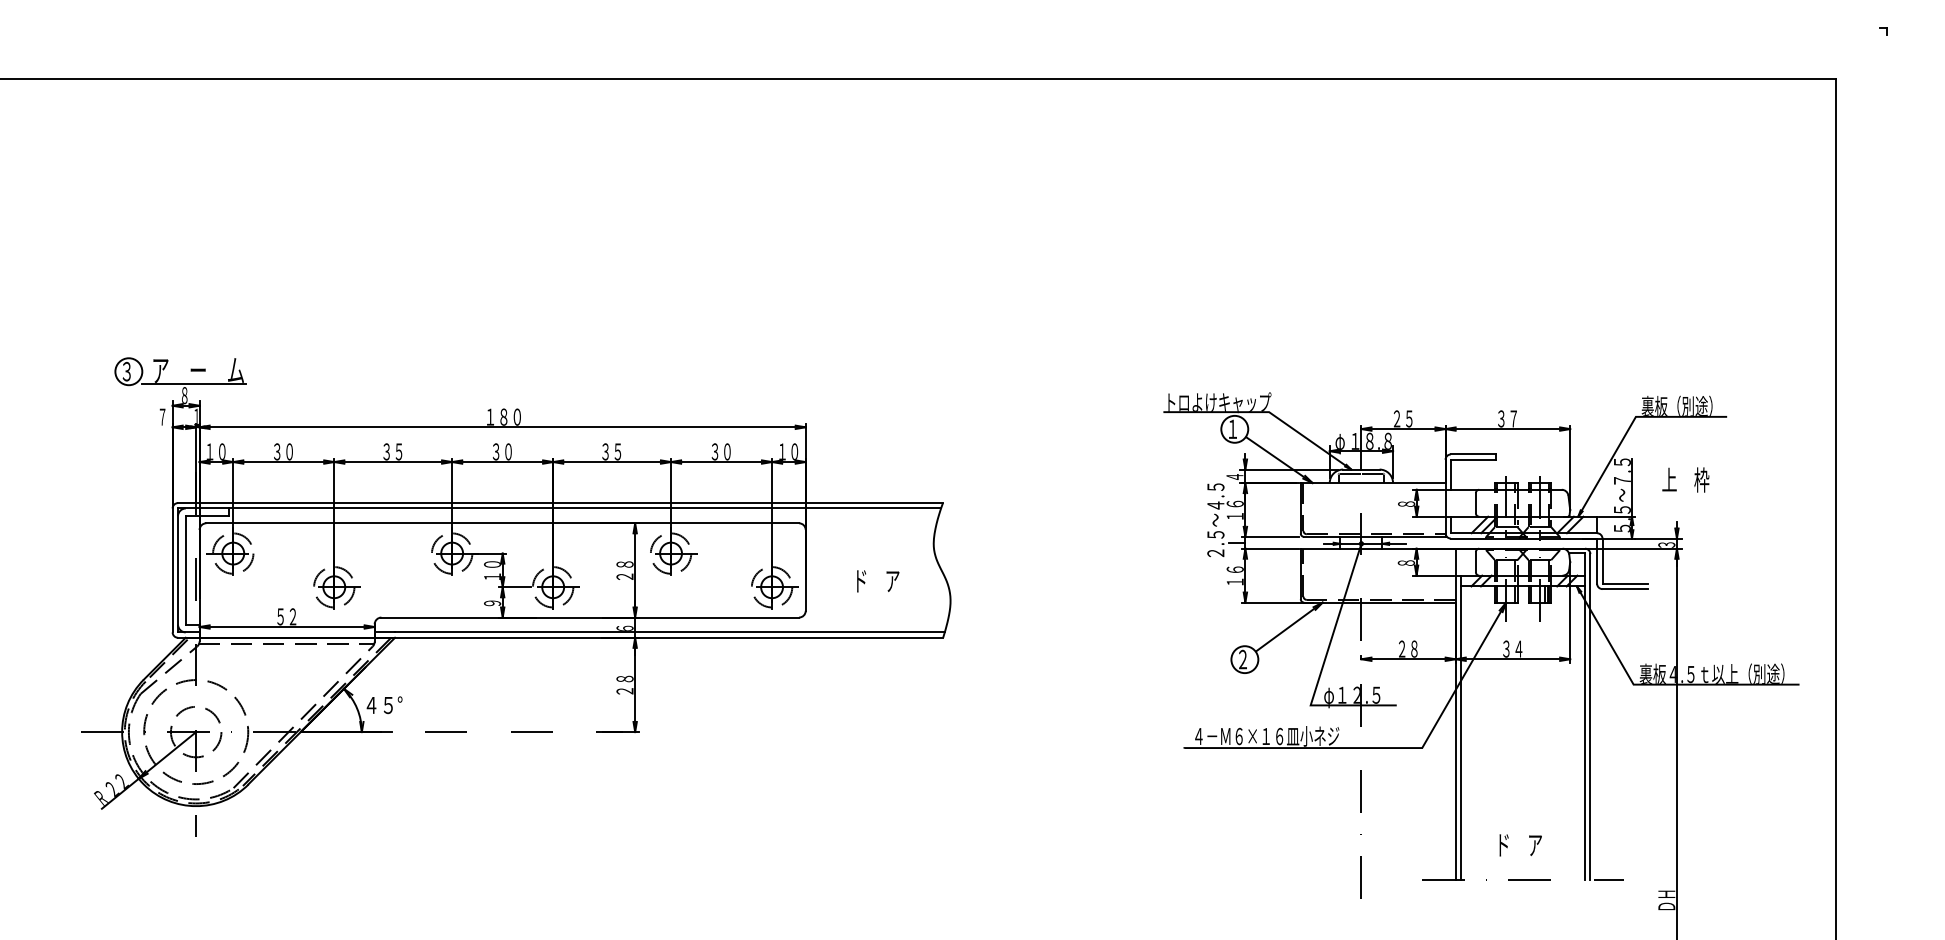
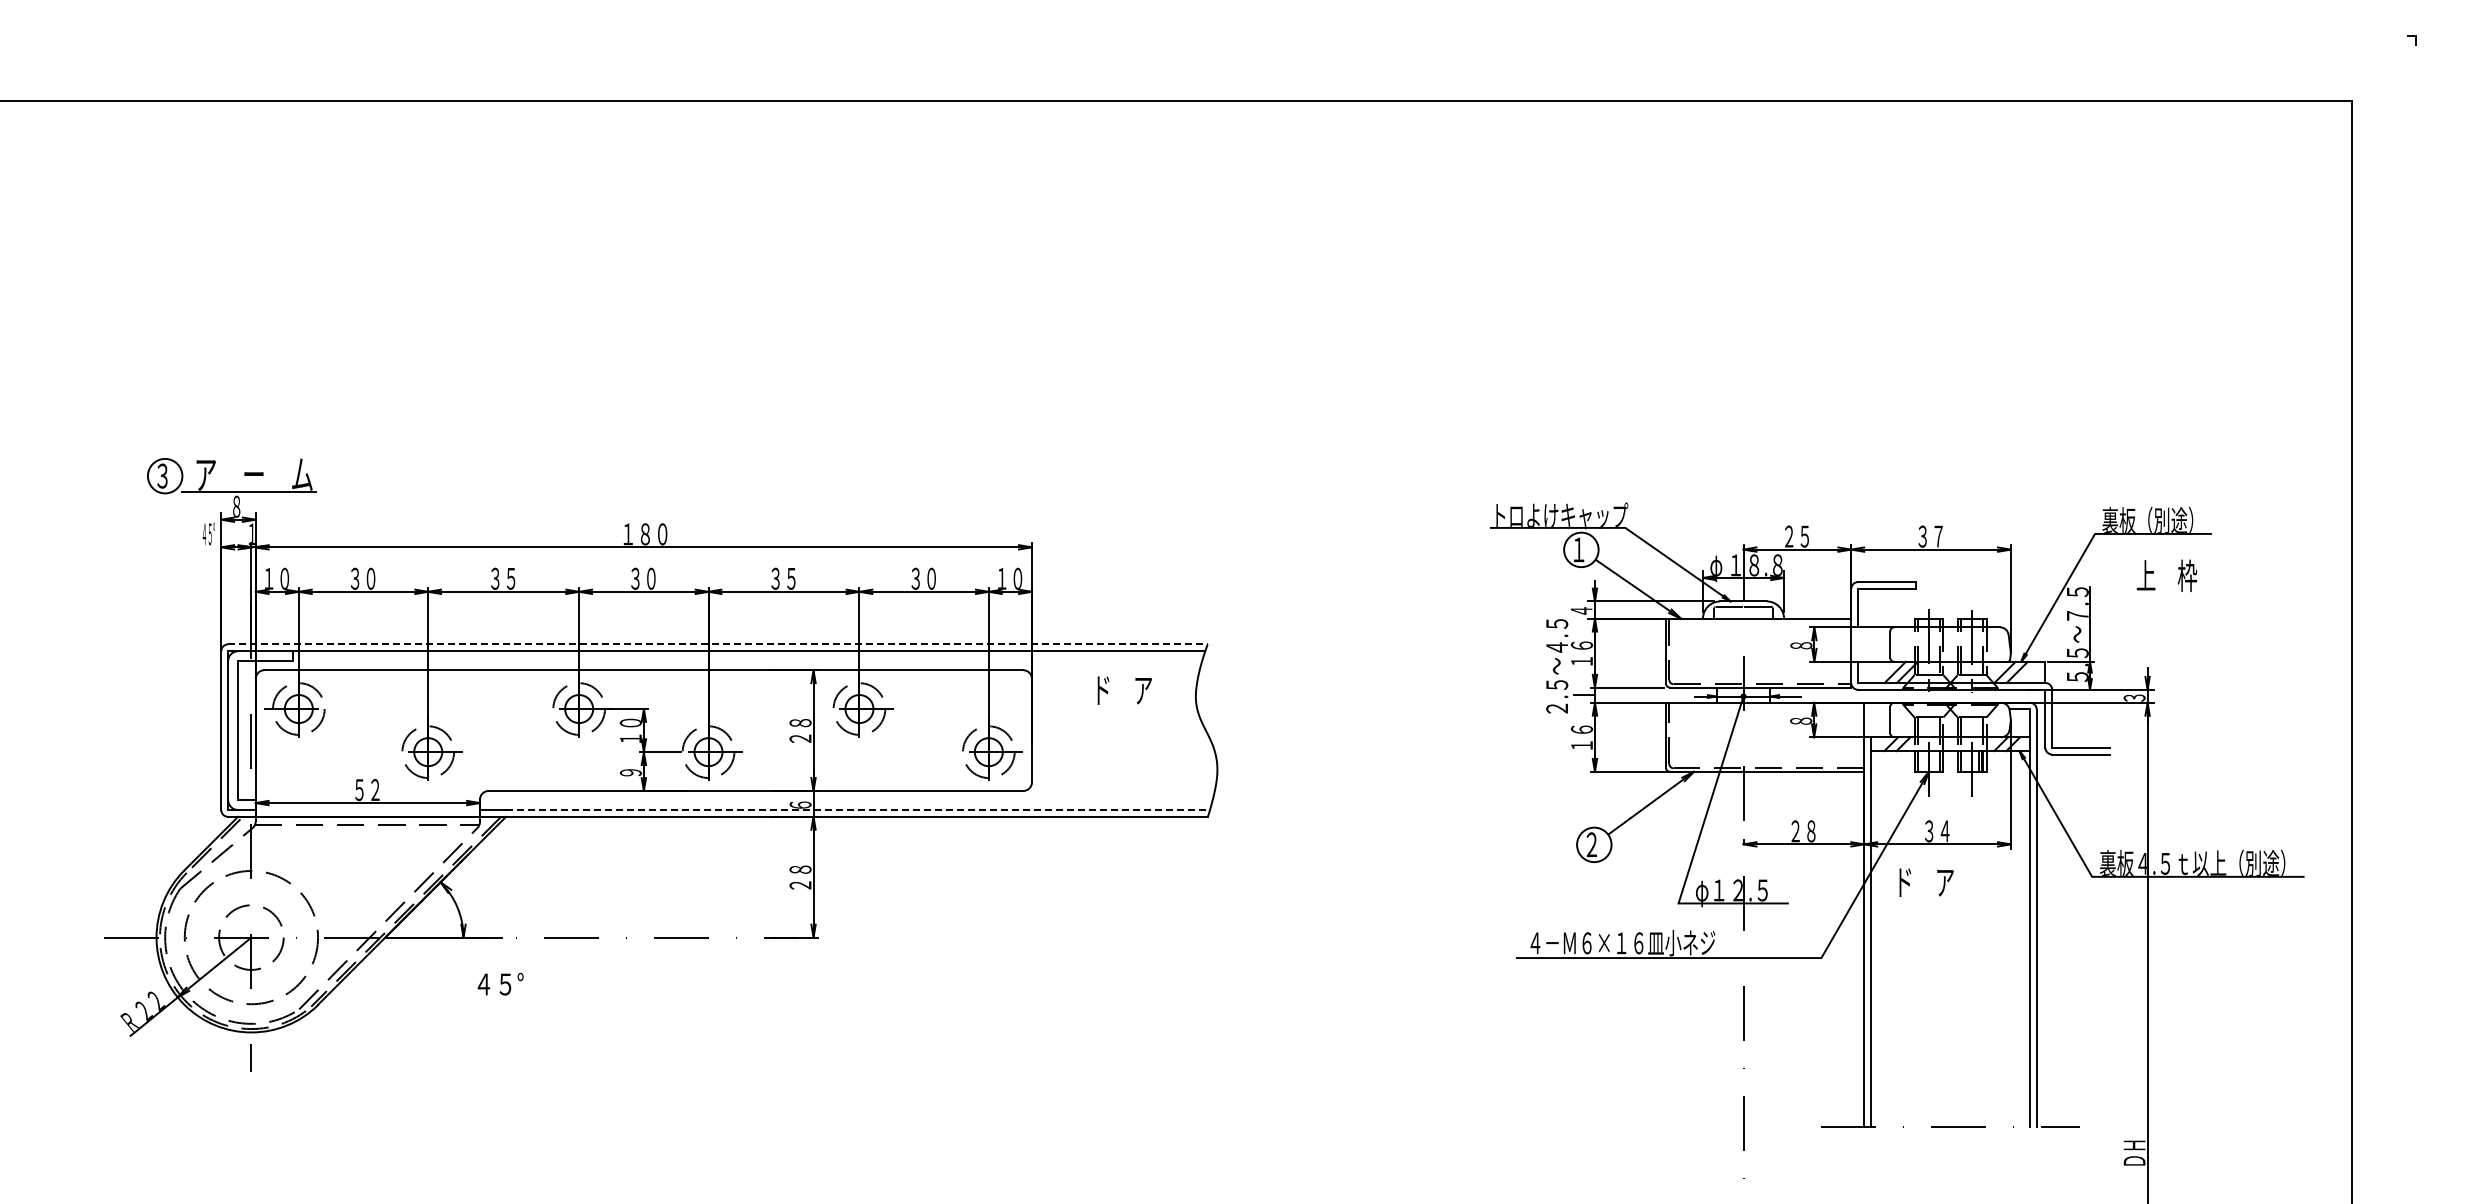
text: (162, 416) -> (208, 533), ７ -> ４５°
text: (1685, 479) -> (2166, 575), moved
line: (560, 503) -> (717, 644), solid -> dashed
text: (878, 581) -> (1124, 690), moved
line: (670, 632) -> (858, 809), solid -> dashed
text: (384, 704) -> (500, 983), moved
text: (1520, 845) -> (1926, 882), moved

